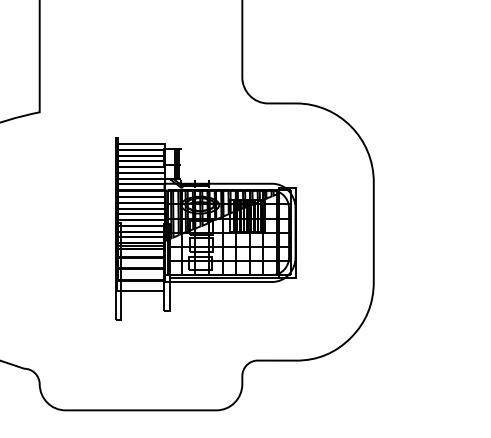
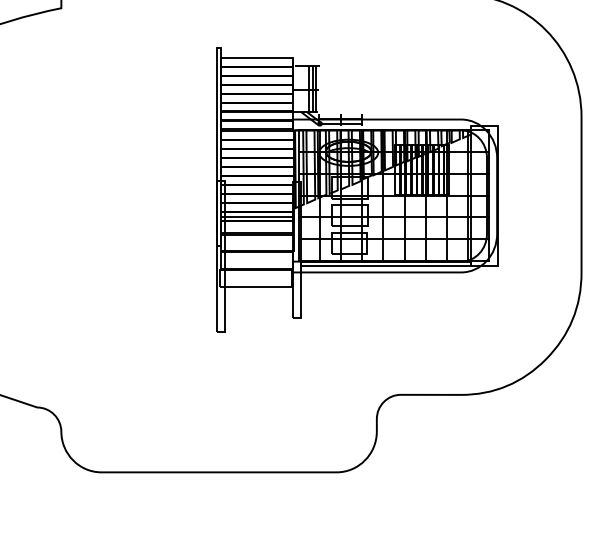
part: (205, 228) -> (356, 189), moved

